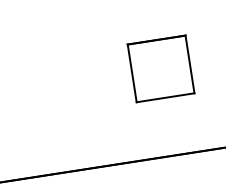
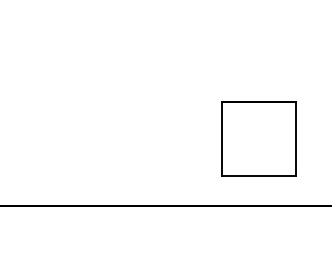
part: (160, 68) -> (258, 138), moved

